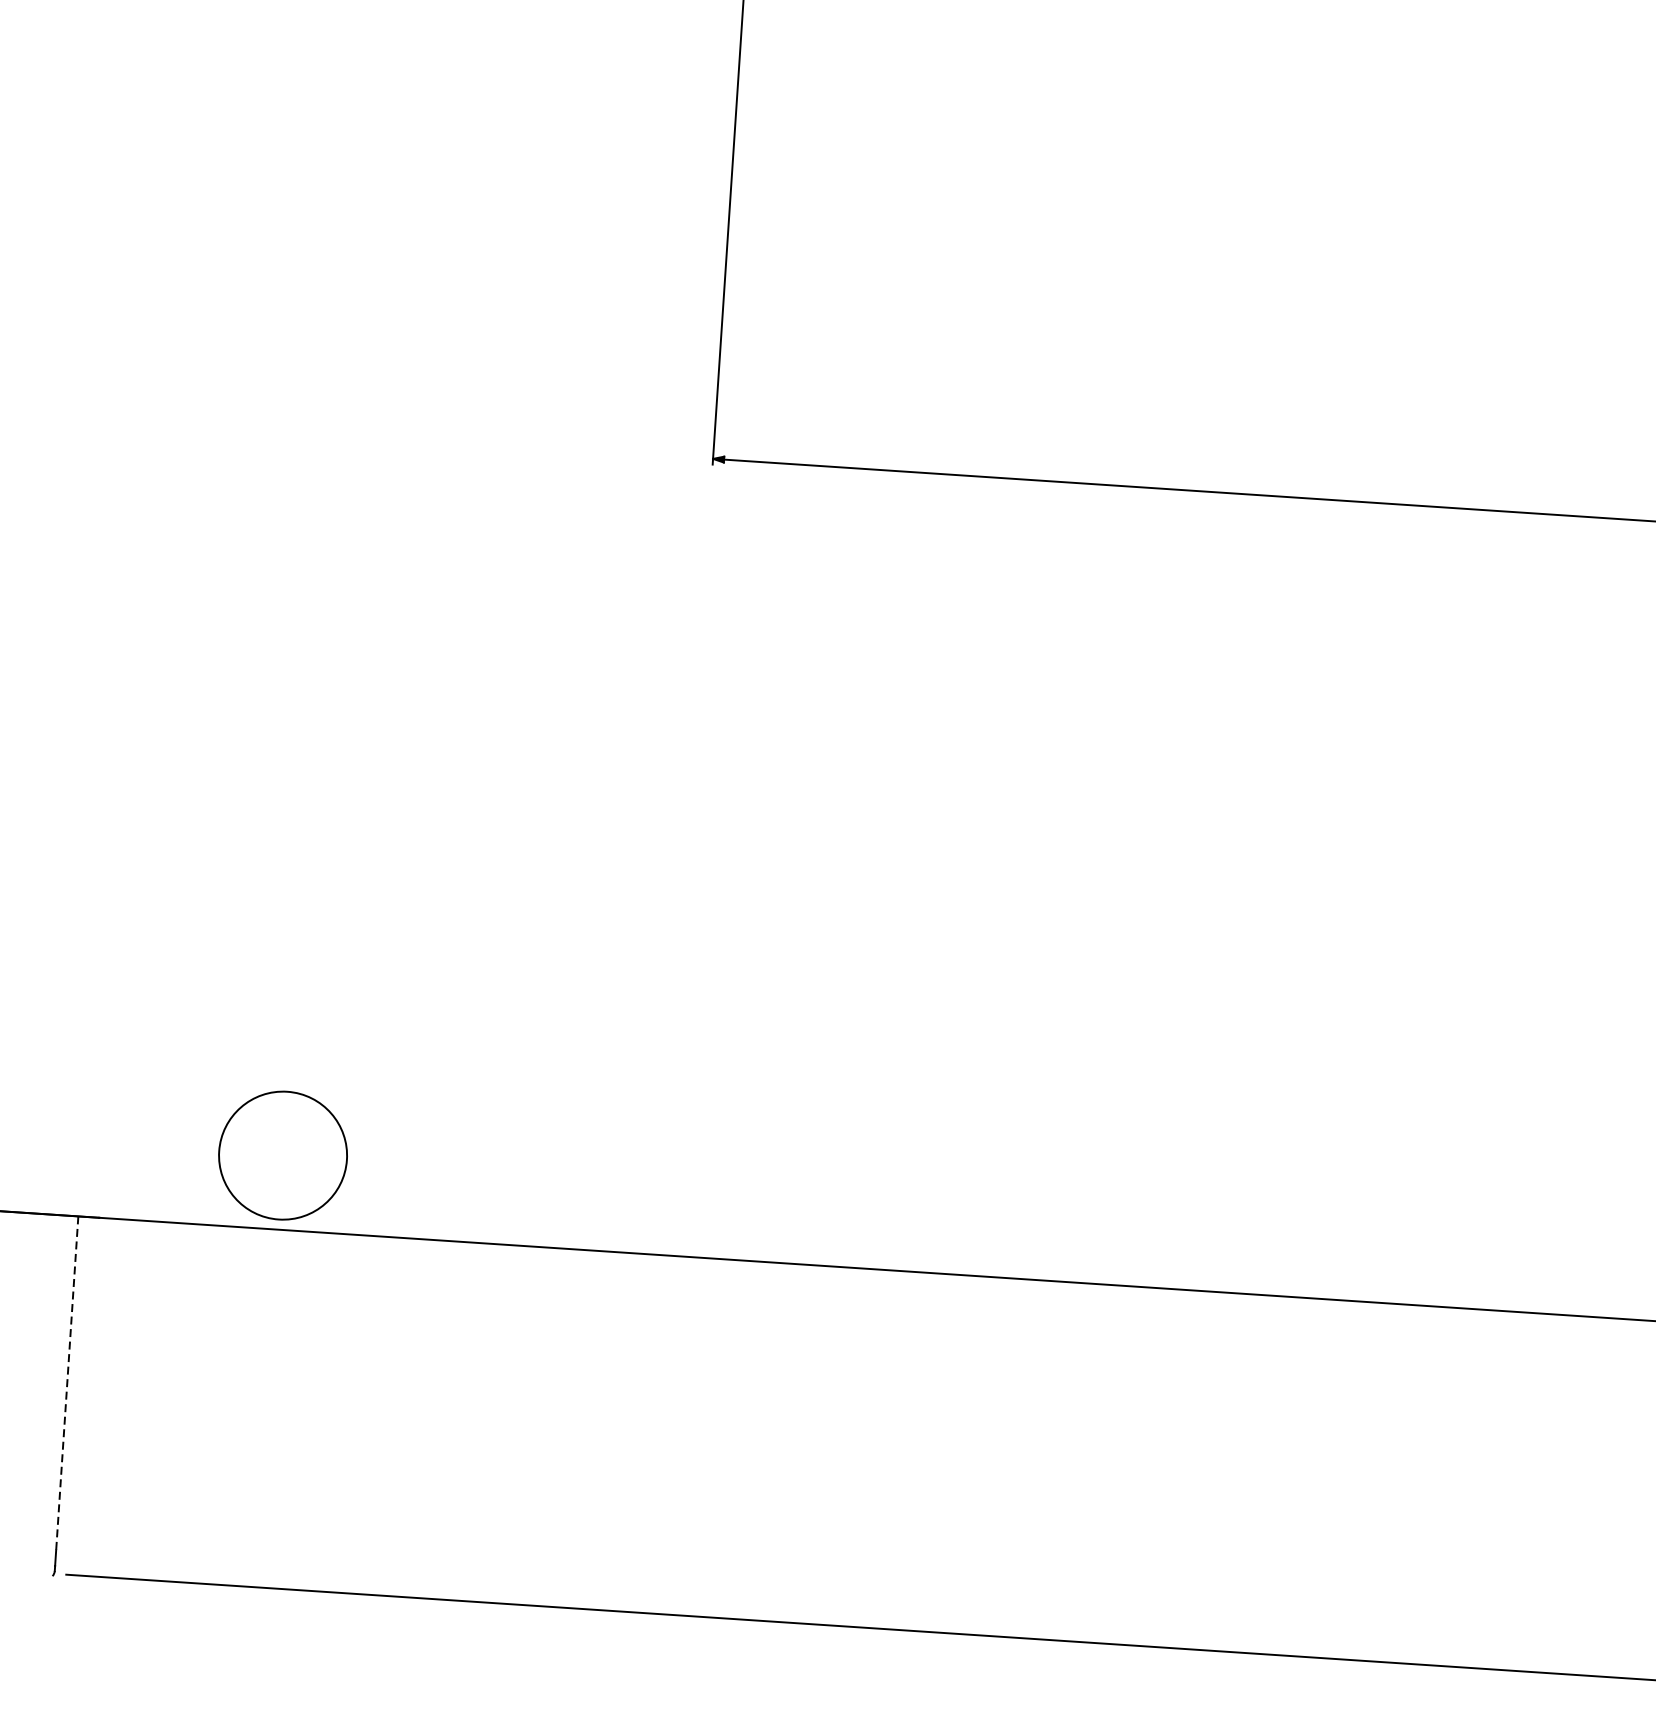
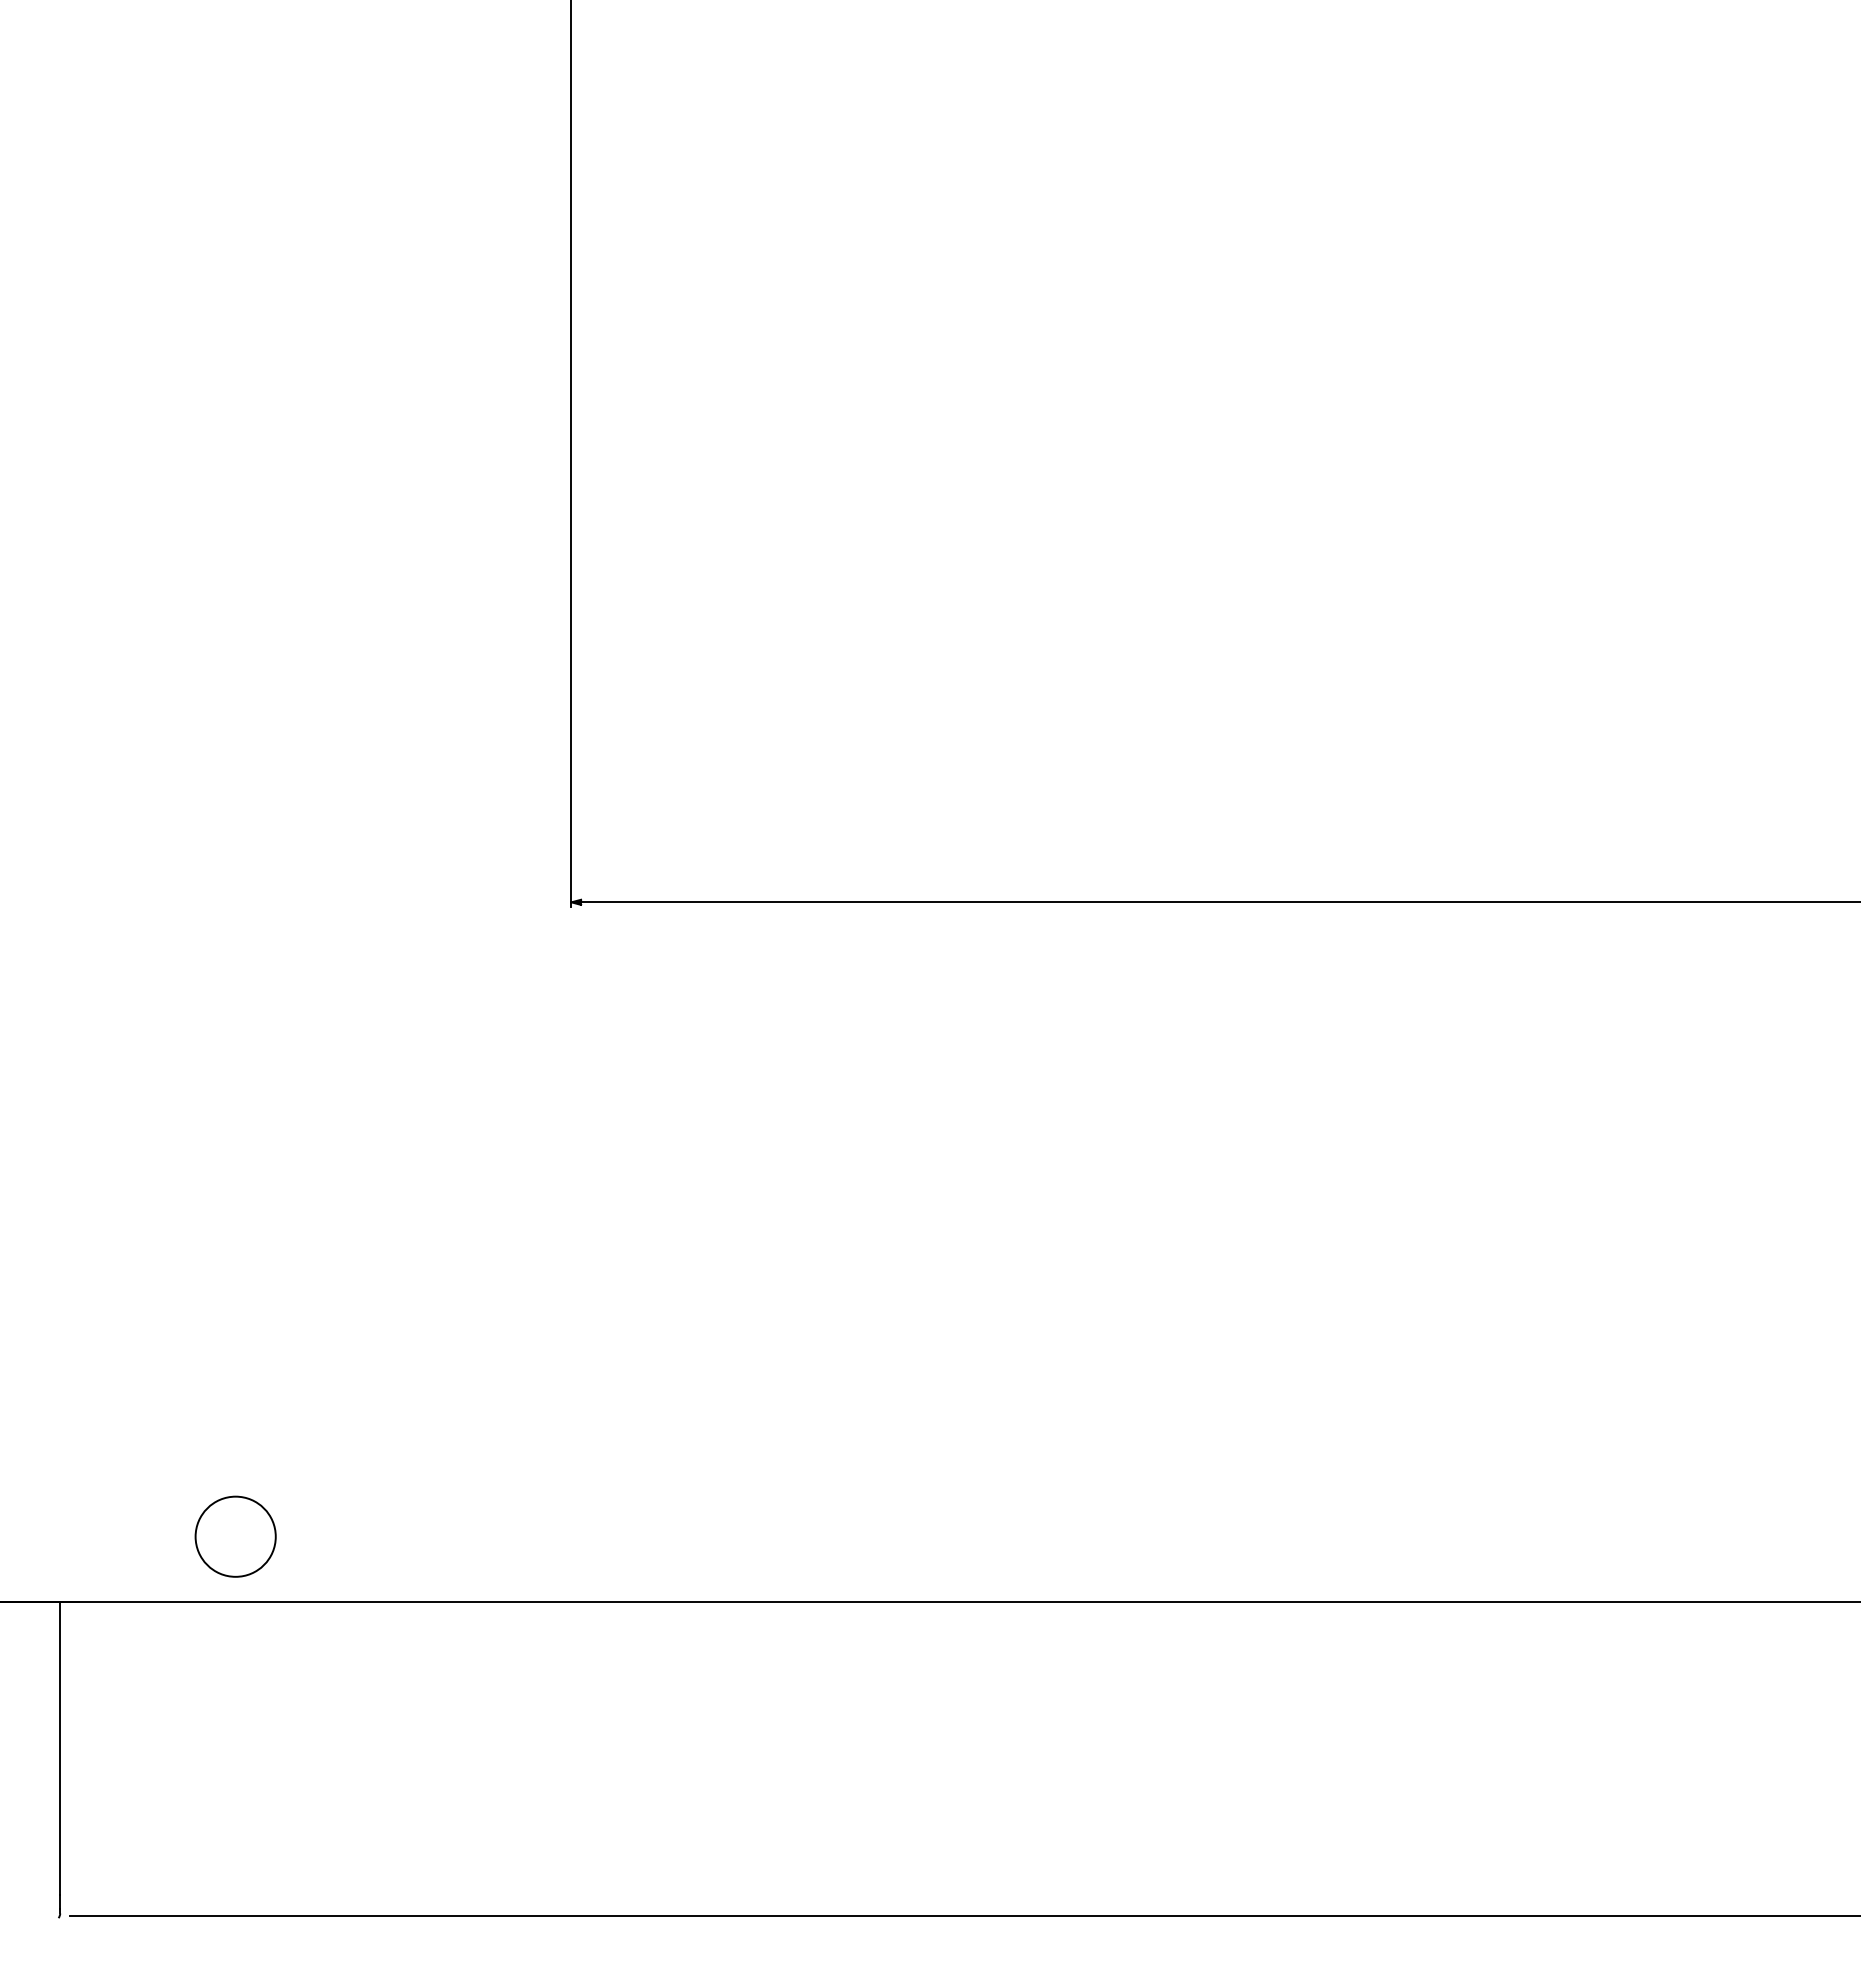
circle: (282, 1155) -> (235, 1536), size x0.71
line: (67, 1383) -> (60, 1748), dashed -> solid

